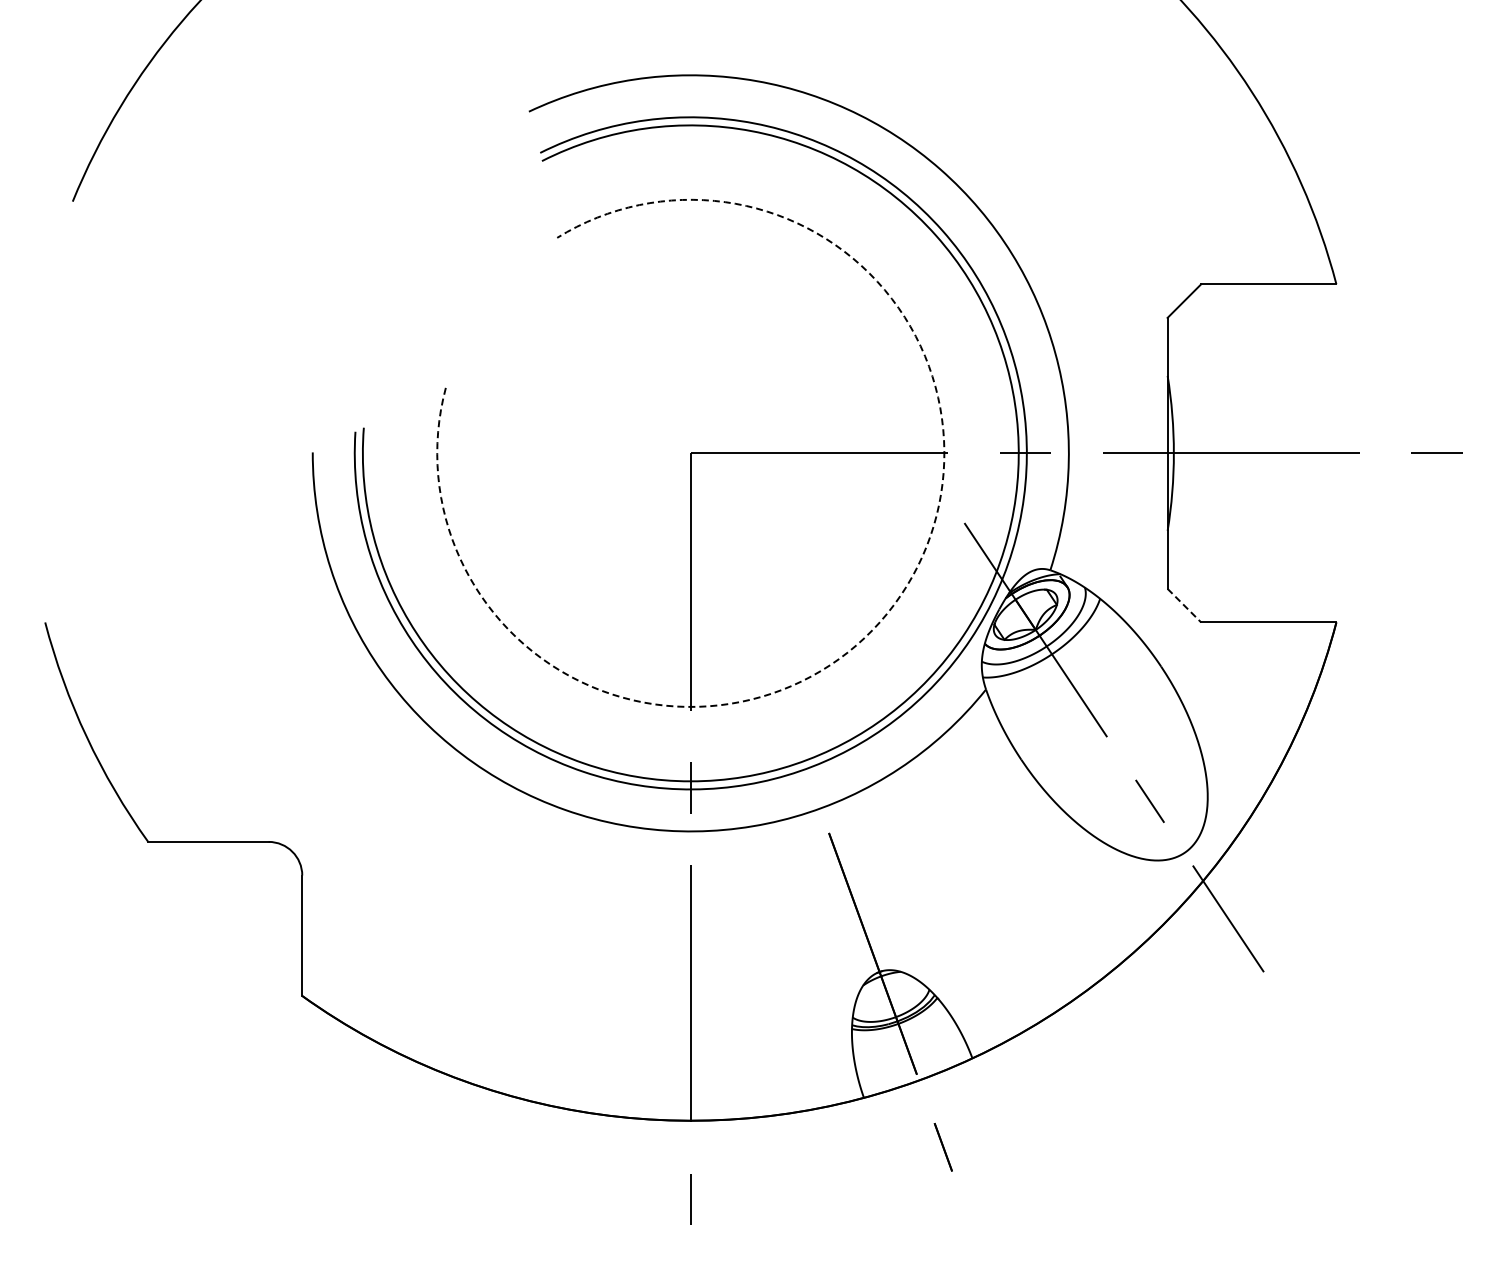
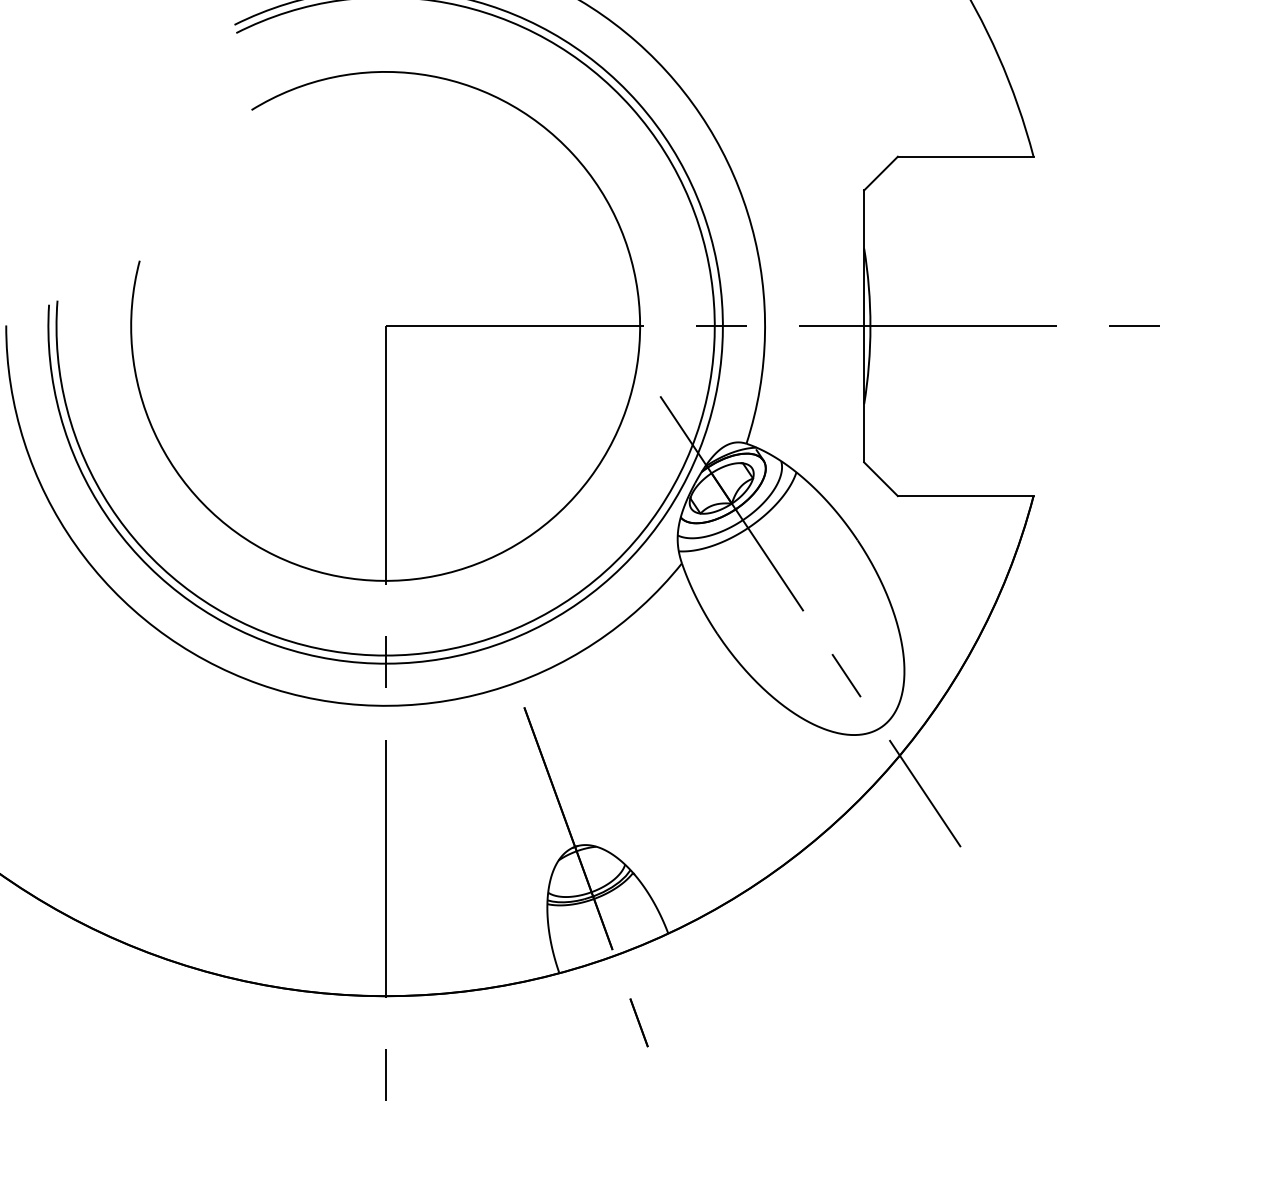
arc: (894, 604) -> (590, 478), dashed -> solid
line: (1184, 605) -> (881, 479), dashed -> solid

